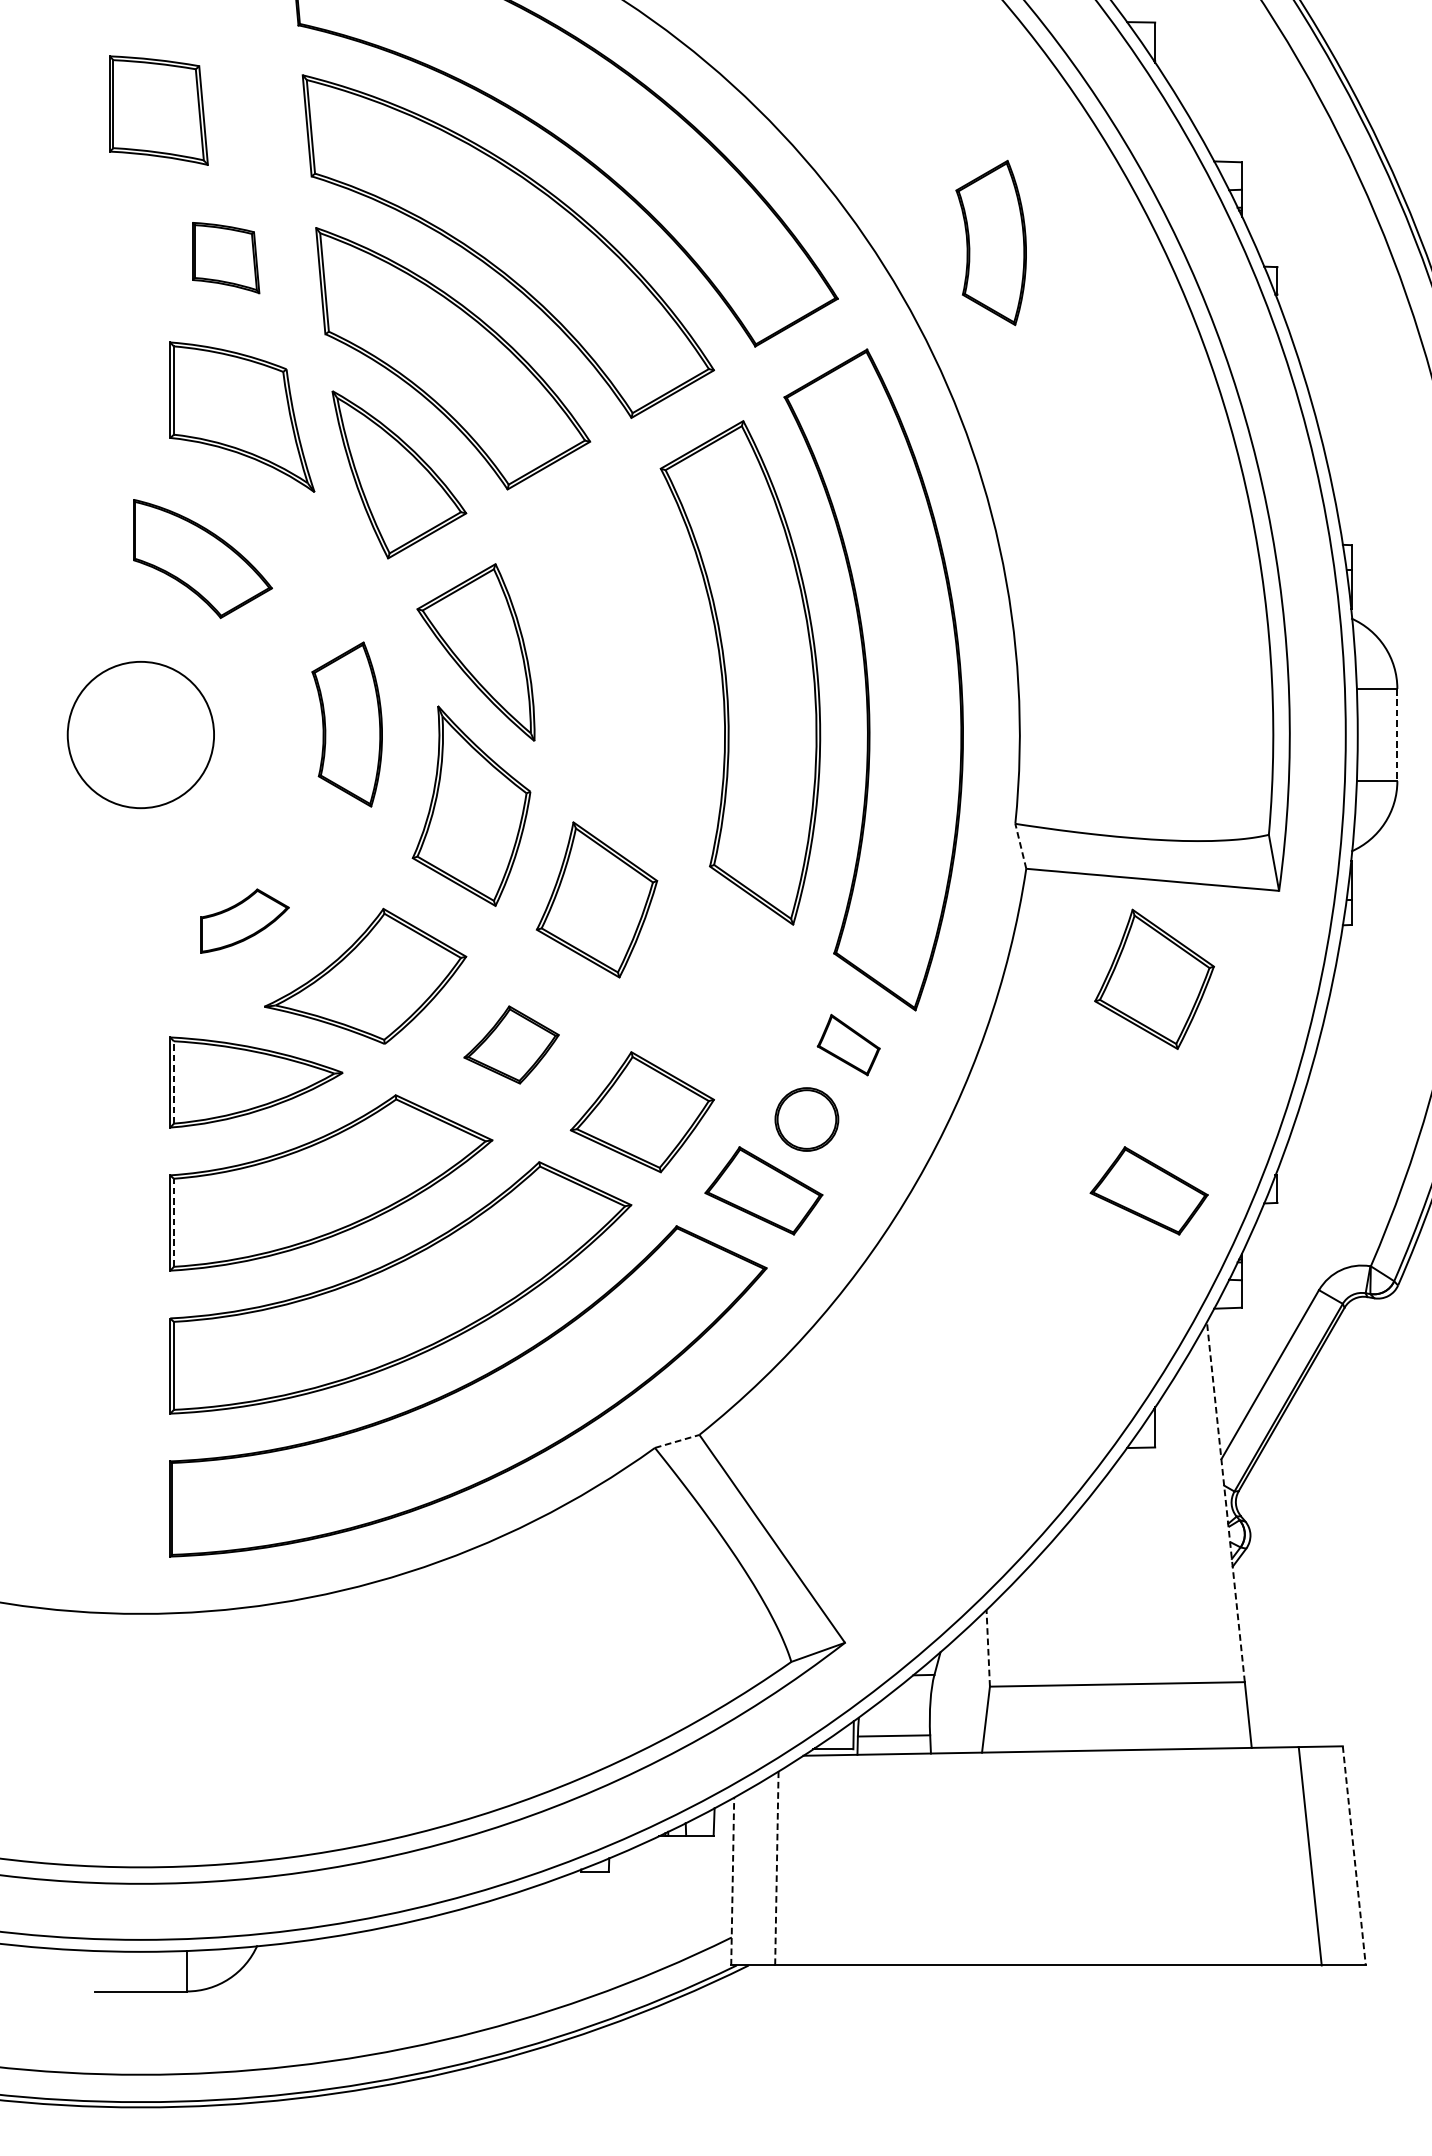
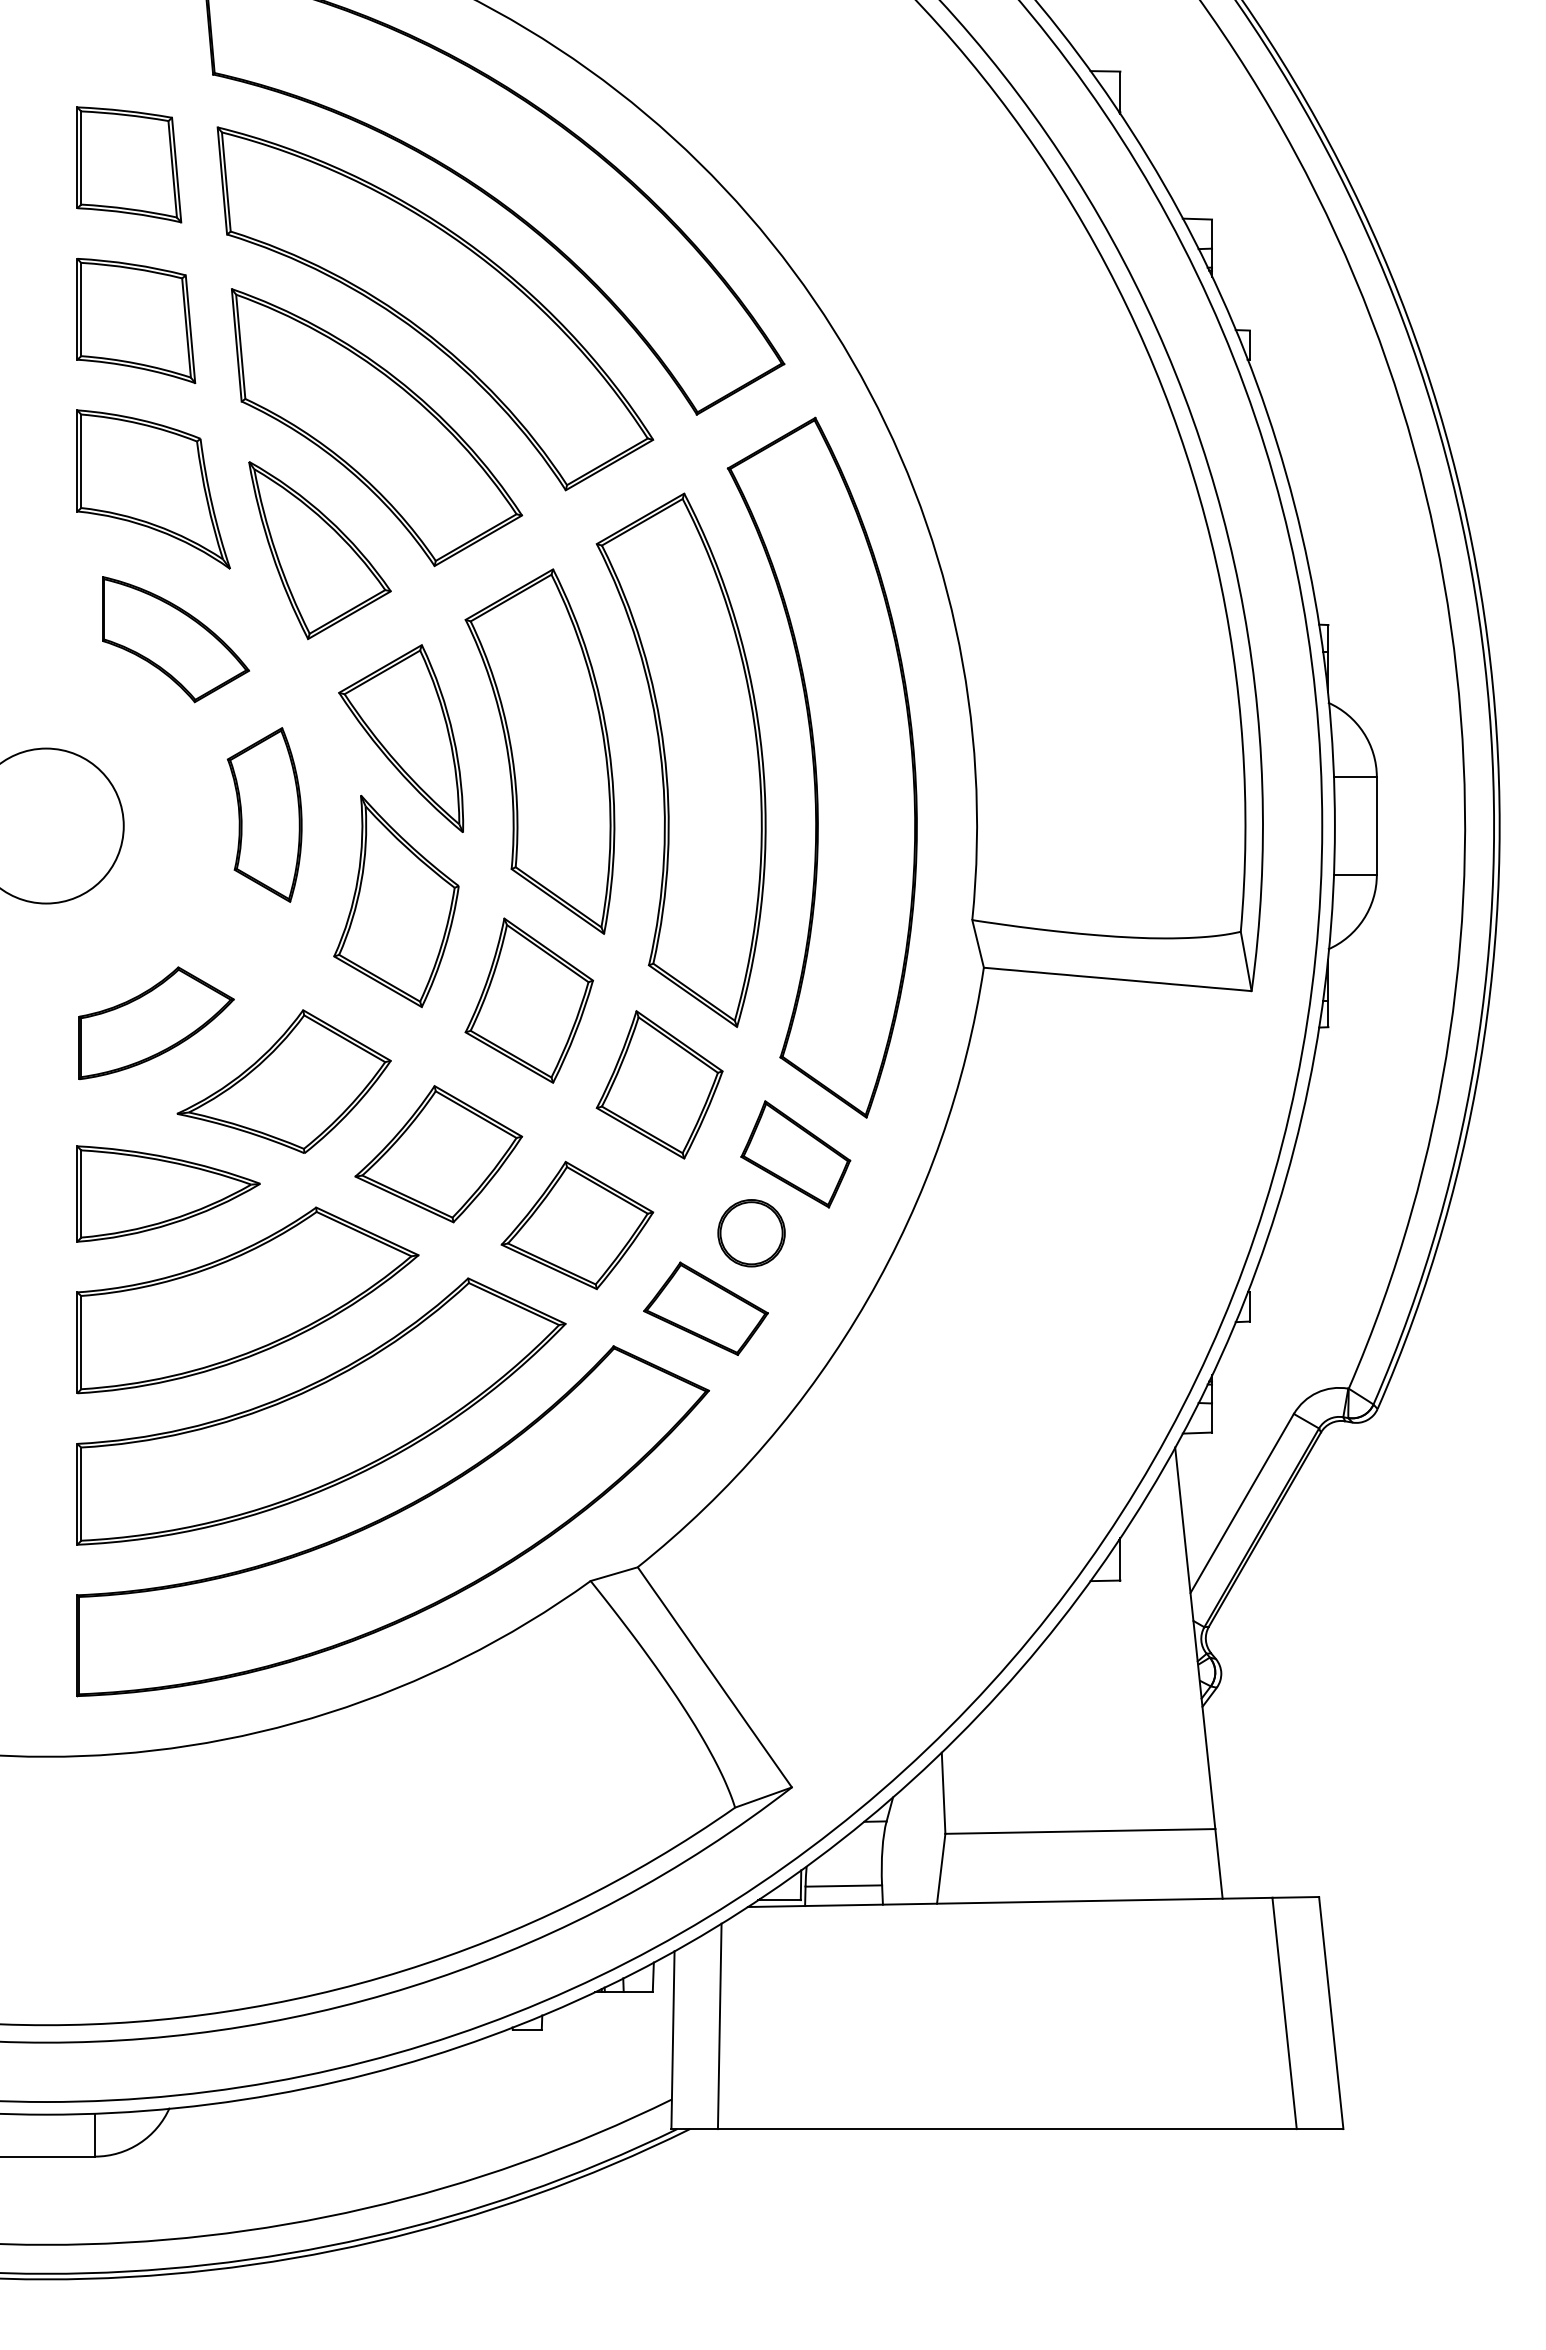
part: (159, 110) -> (129, 164), moved
part: (990, 242) -> (946, 304), removed
part: (226, 257) -> (136, 320), size x1.67
part: (203, 558) -> (176, 639), moved
part: (606, 664) -> (539, 751), added
line: (1397, 735) -> (1376, 826), dashed -> solid
line: (1021, 845) -> (978, 943), dashed -> solid
part: (244, 920) -> (156, 1022), size x1.67
part: (1154, 979) -> (659, 1084), moved
part: (511, 1045) -> (438, 1154), size x1.67
part: (848, 1045) -> (795, 1154), size x1.67
line: (174, 1082) -> (81, 1194), dashed -> solid
part: (1148, 1190) -> (1113, 1308), removed
line: (174, 1222) -> (81, 1342), dashed -> solid
line: (677, 1441) -> (614, 1574), dashed -> solid
line: (1226, 1502) -> (1195, 1638), dashed -> solid
line: (988, 1648) -> (943, 1793), dashed -> solid
line: (1354, 1856) -> (1331, 2013), dashed -> solid
line: (776, 1868) -> (719, 2026), dashed -> solid
line: (732, 1881) -> (672, 2040), dashed -> solid

